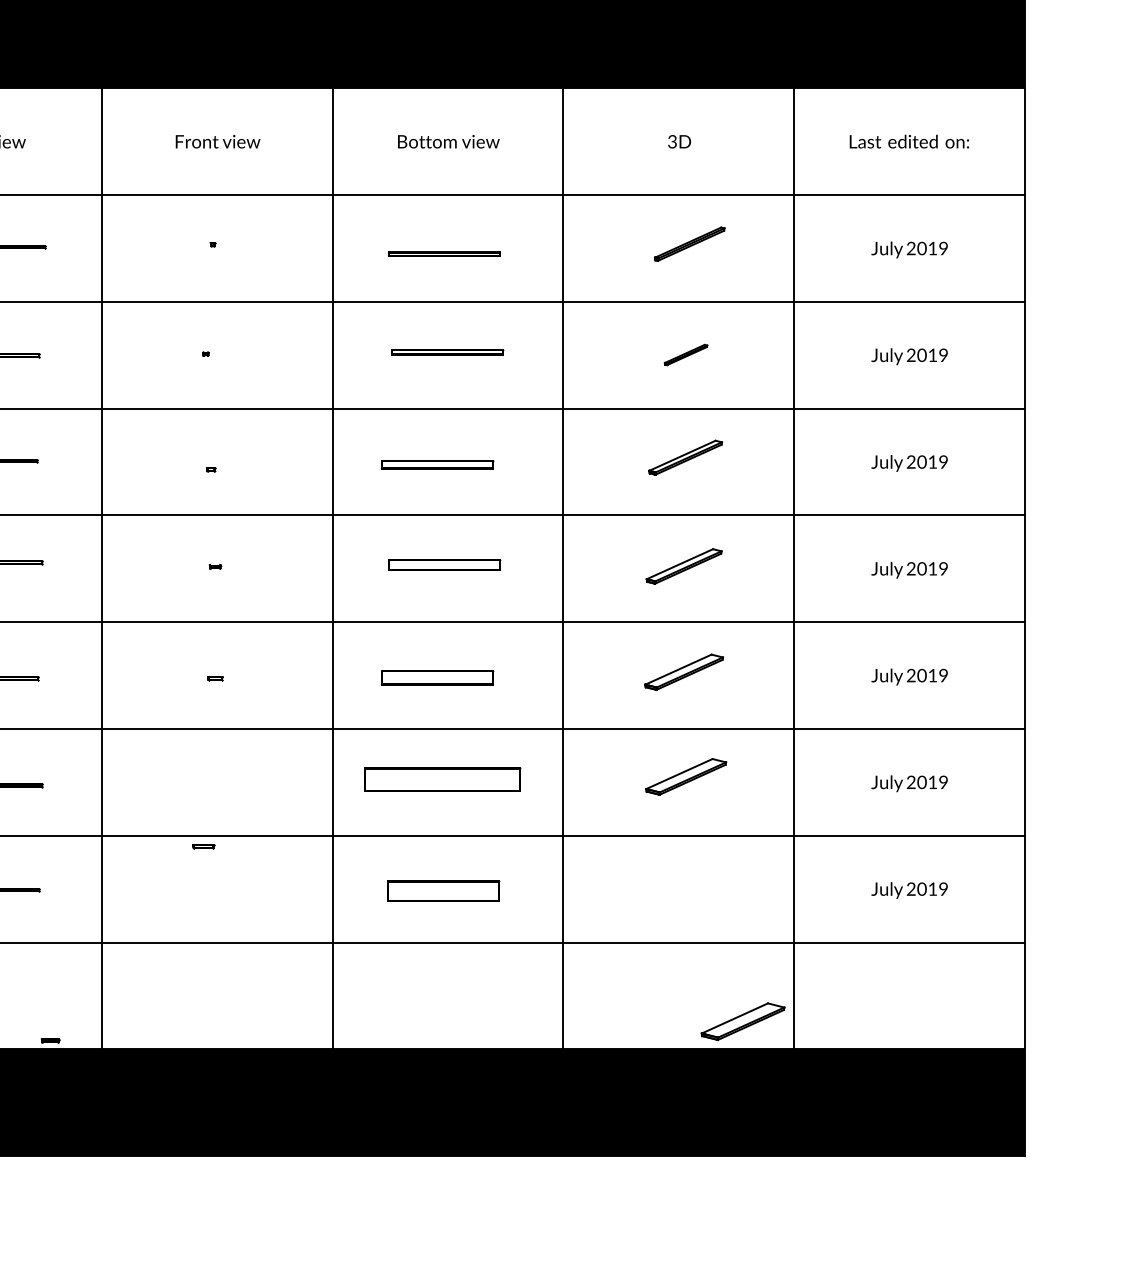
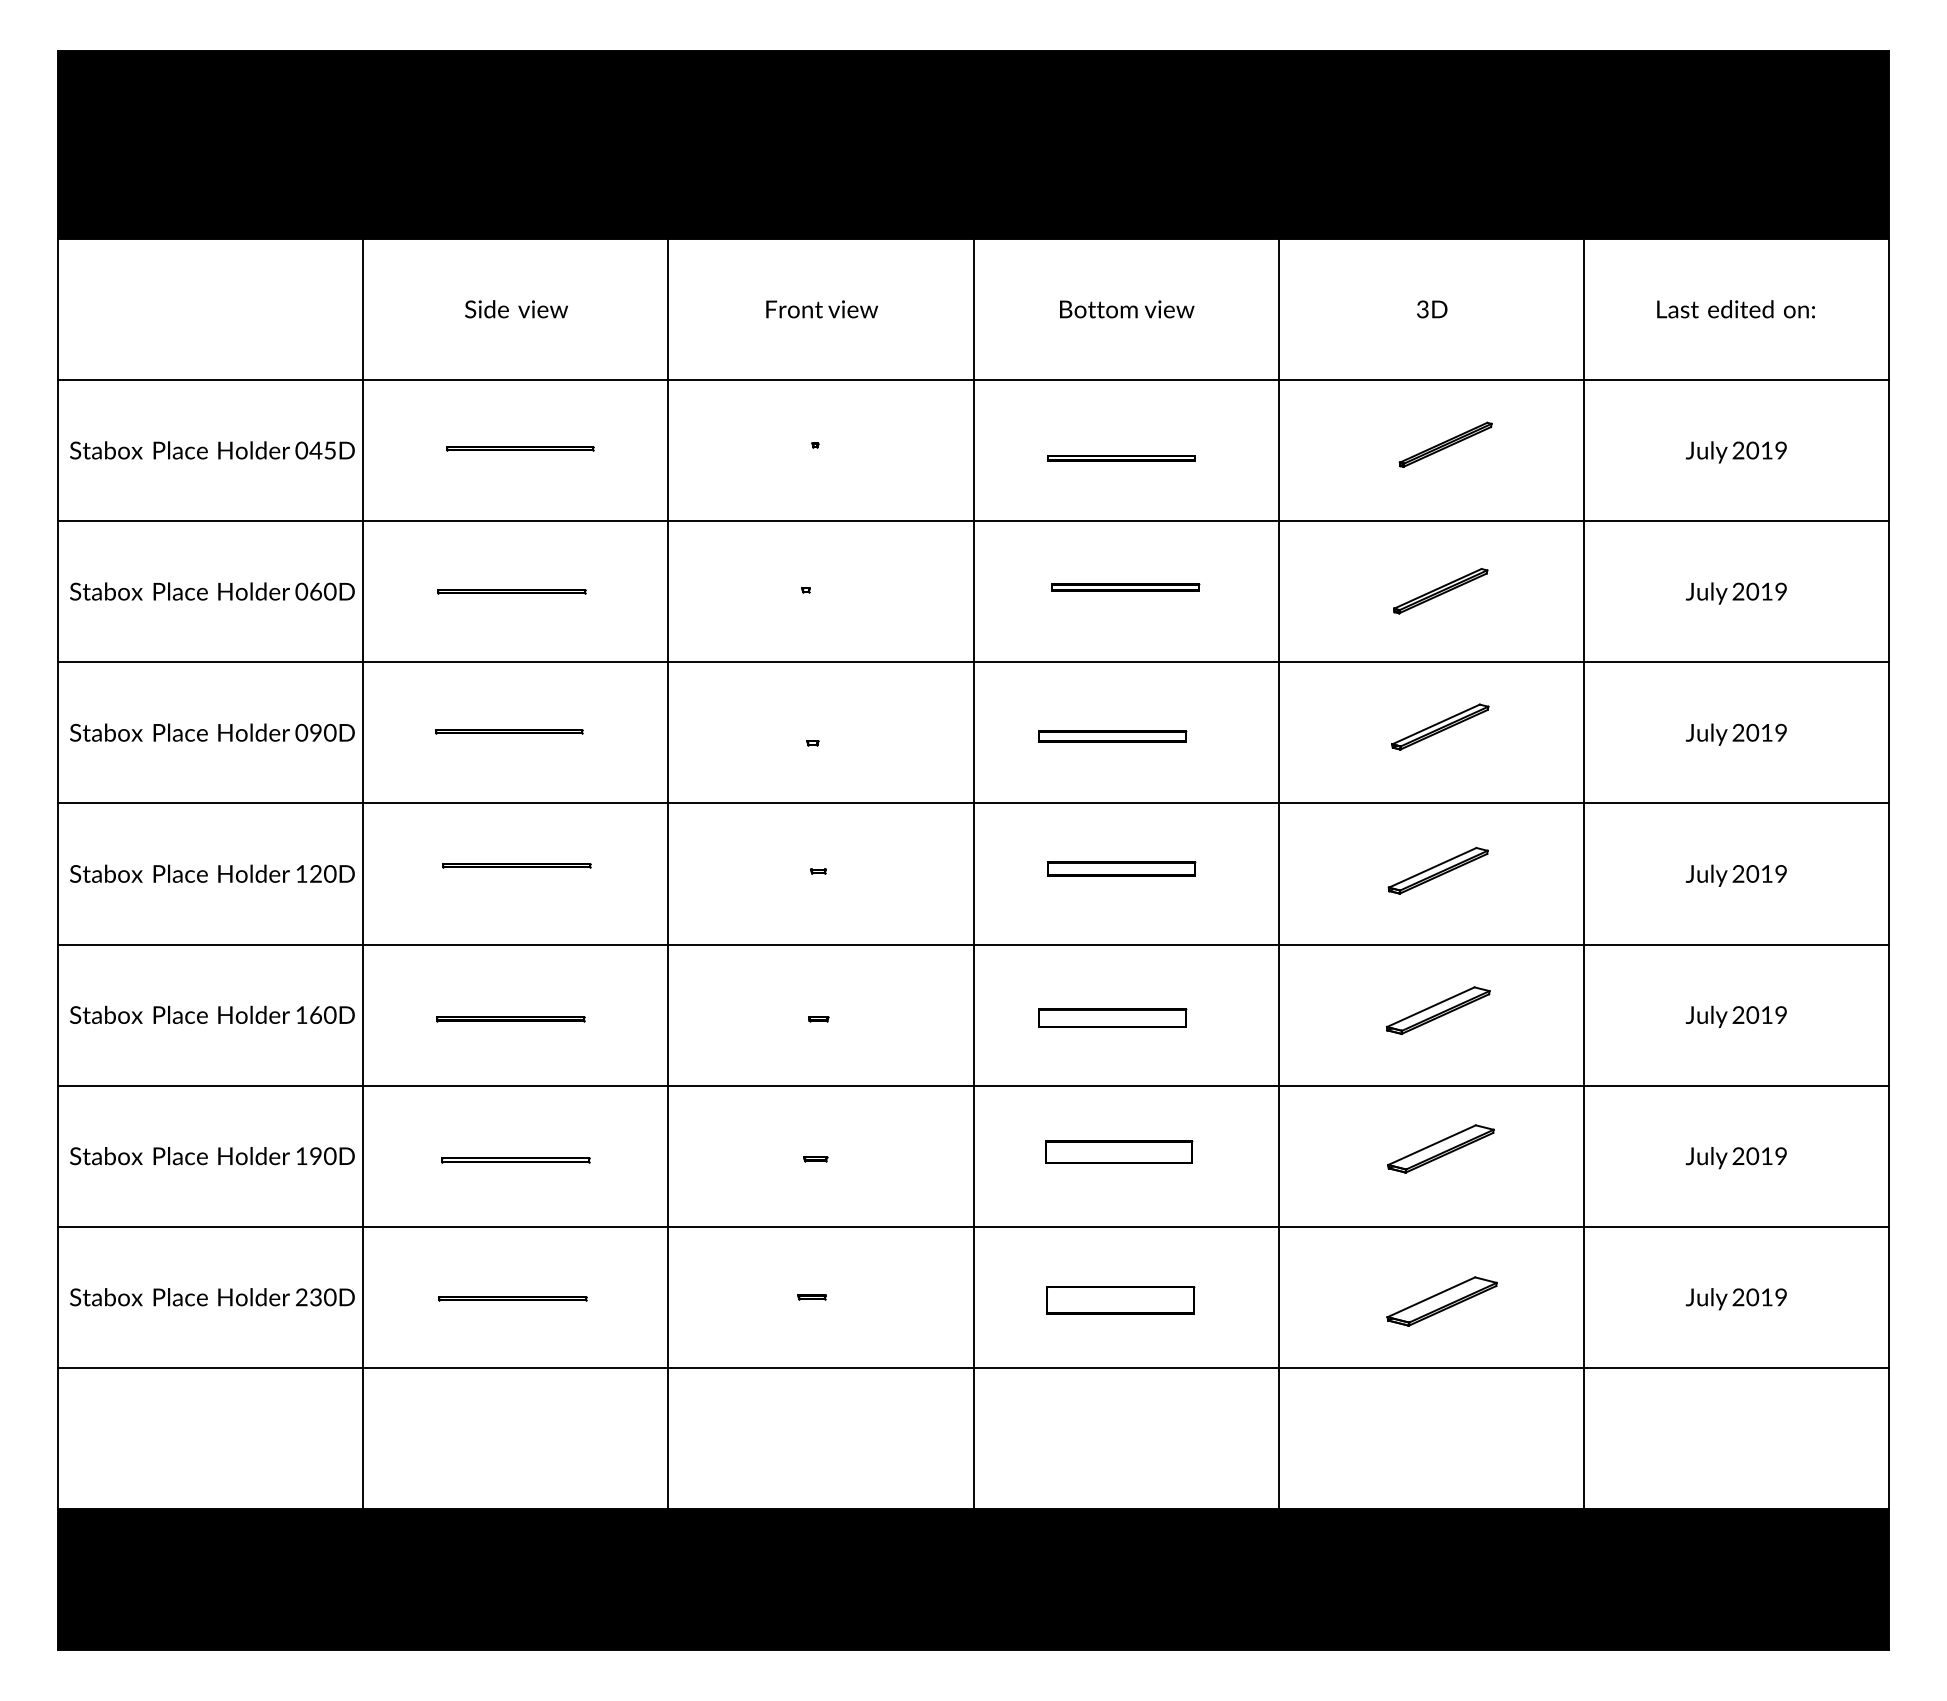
part: (685, 355) -> (1440, 591), size x1.67
part: (443, 778) -> (1119, 1151), size x0.71
part: (203, 846) -> (811, 1297), moved
part: (742, 1021) -> (1441, 1301), moved
part: (50, 1041) -> (815, 1159), moved

